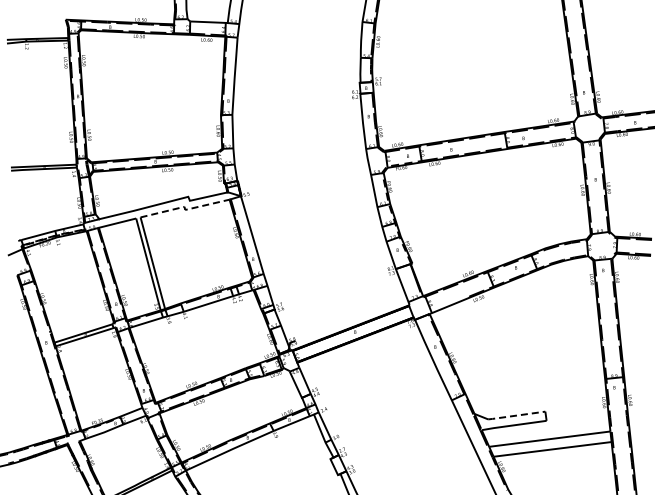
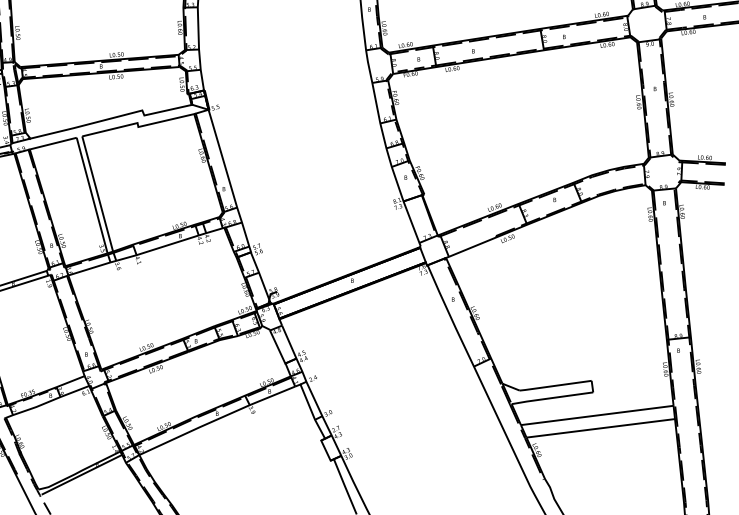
line: (184, 208) -> (137, 125), dashed -> solid
line: (516, 415) -> (555, 385), dashed -> solid

